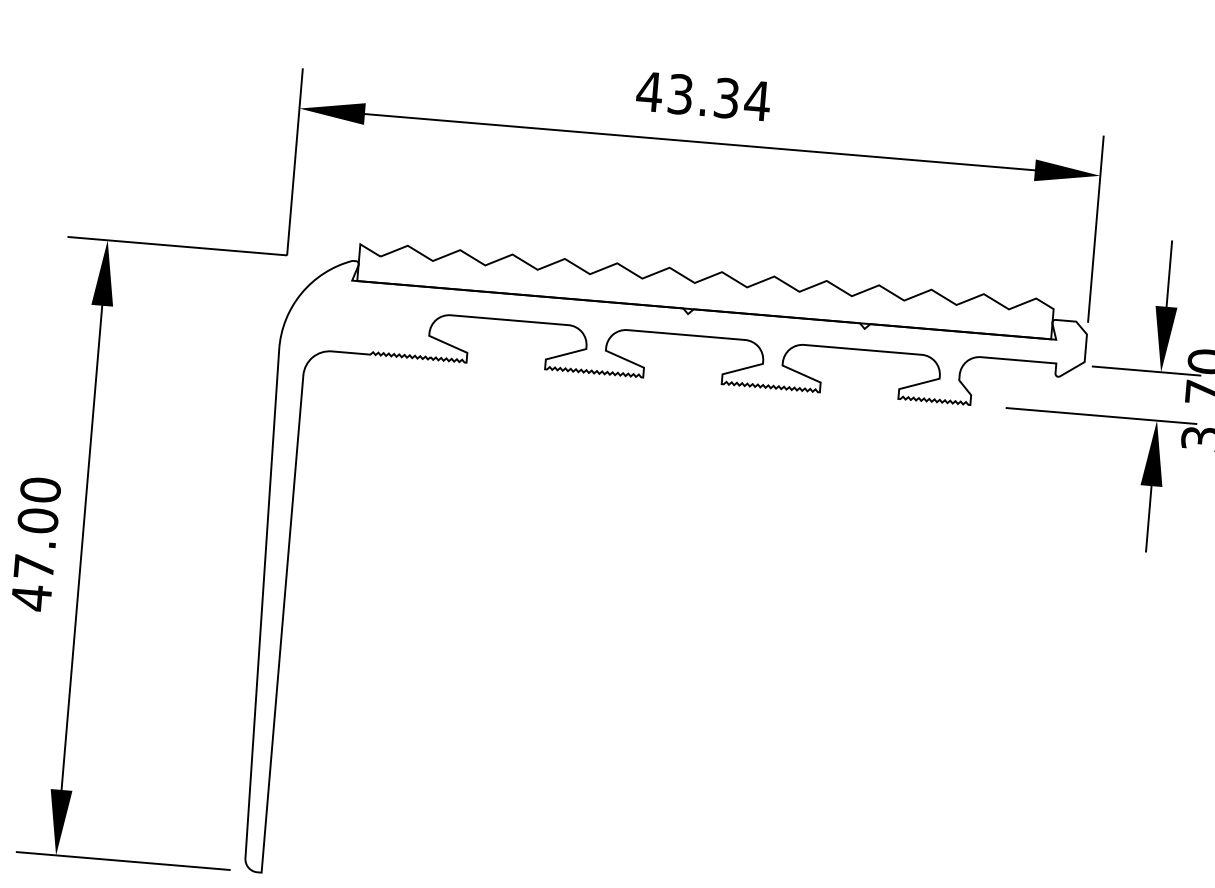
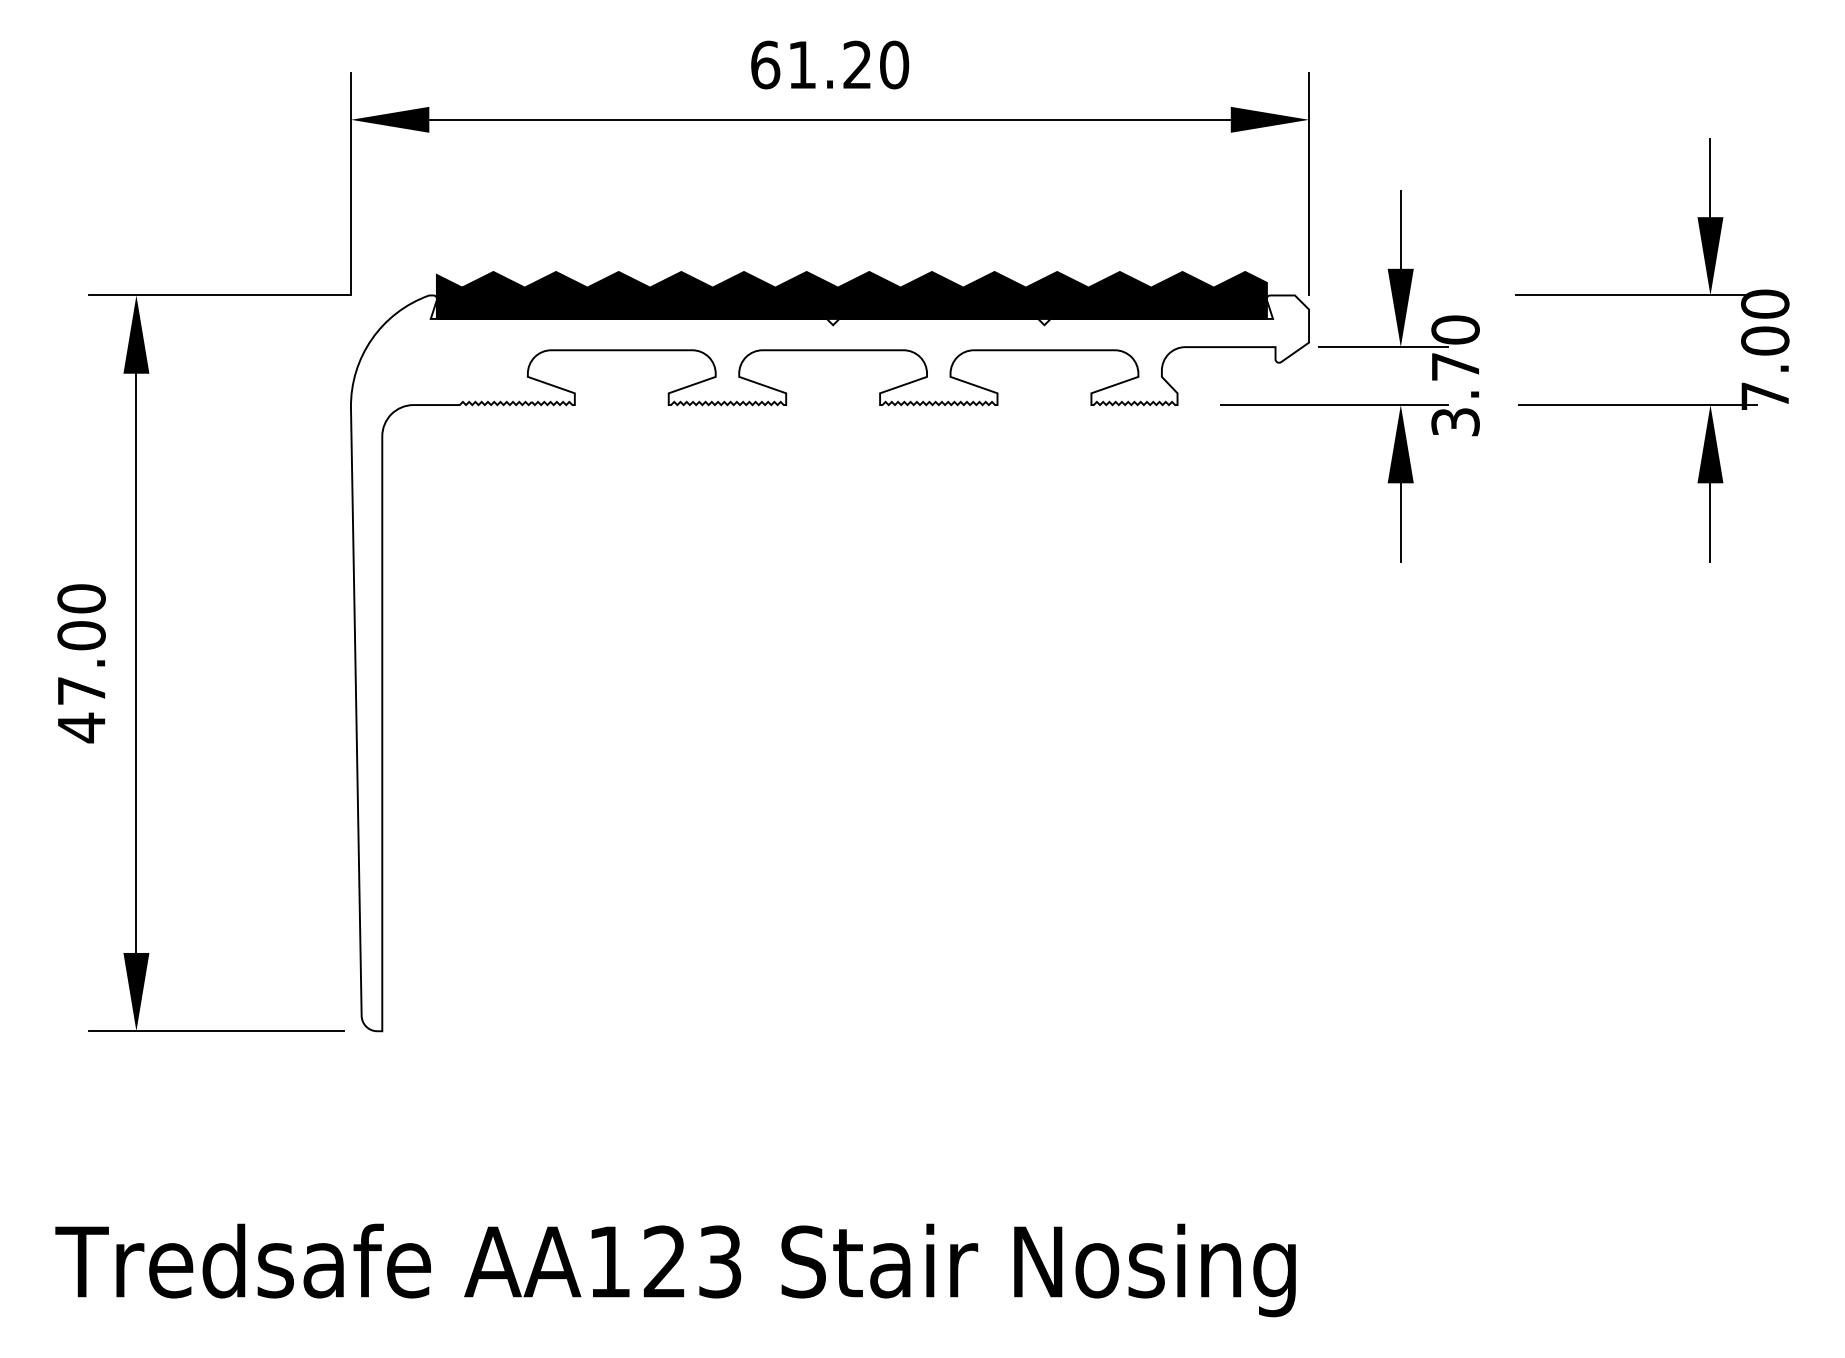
text: (703, 95) -> (829, 64), 43.34 -> 61.20
fill: (705, 289) -> (851, 294), added

